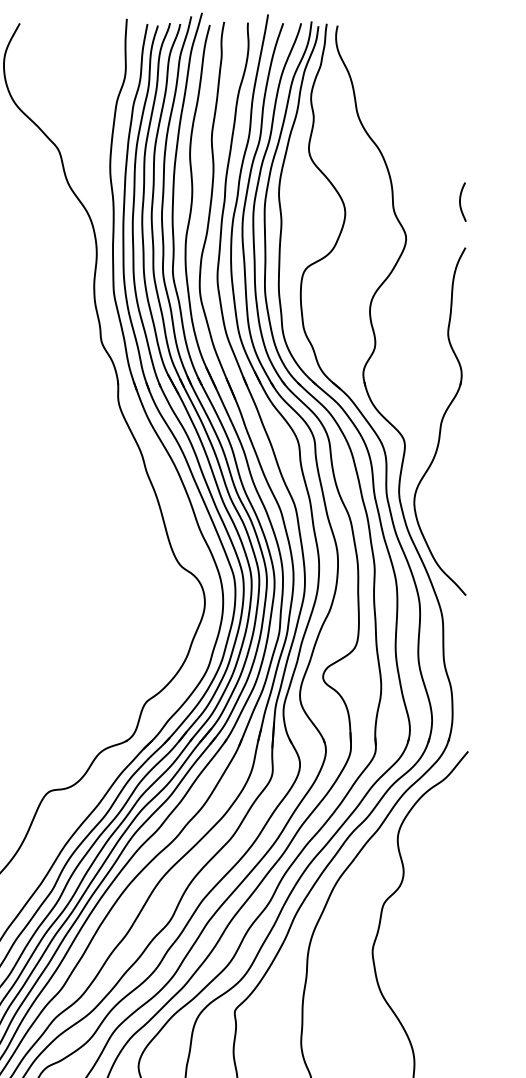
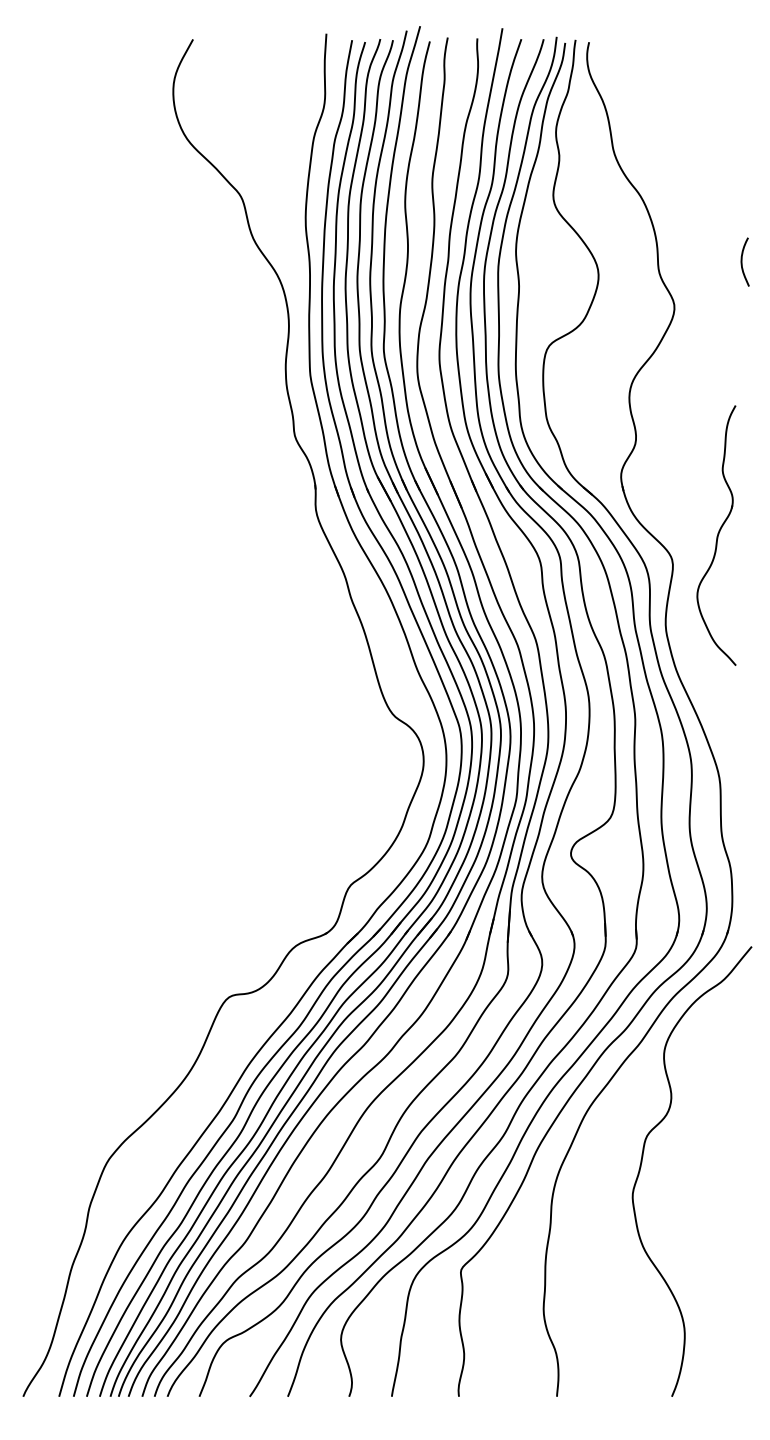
part: (439, 421) -> (716, 535), size x0.6

